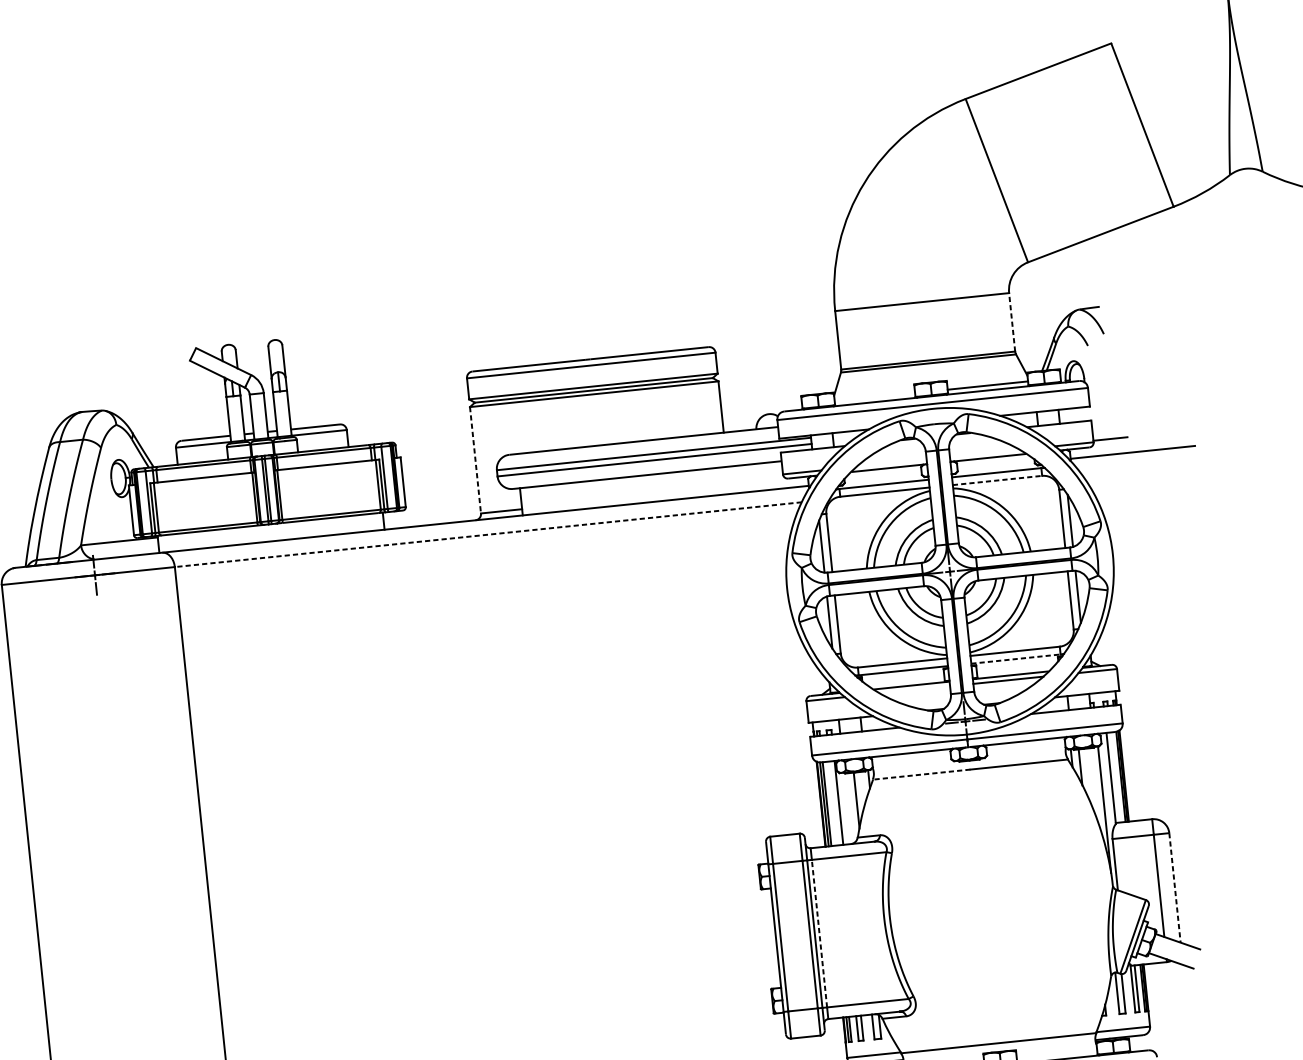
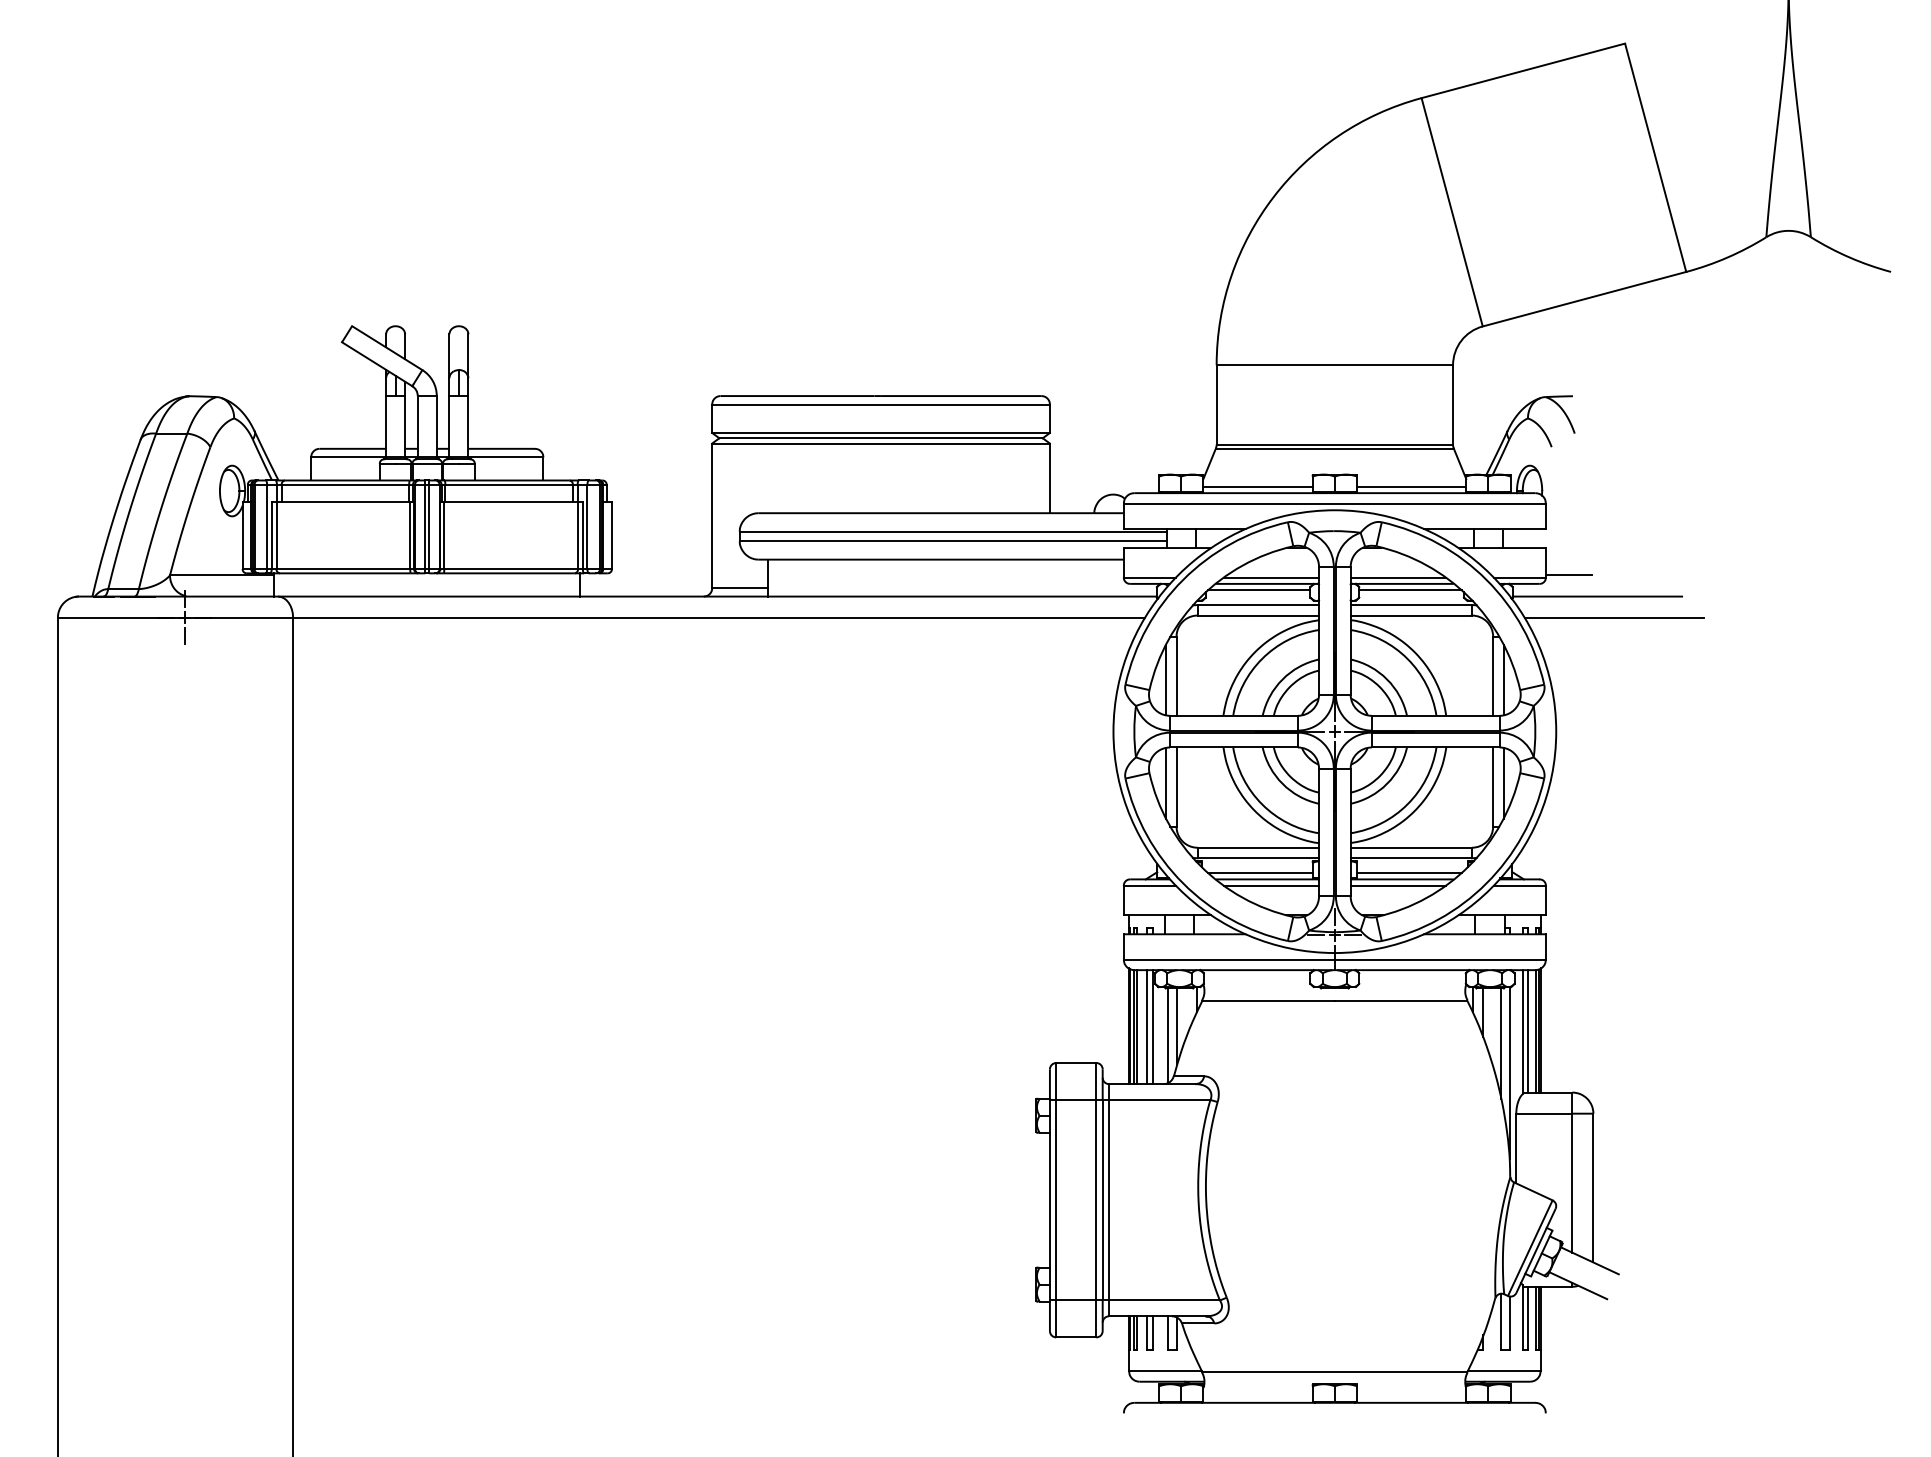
line: (1012, 321) -> (1453, 404), dashed -> solid
line: (874, 397) -> (1257, 486), added
line: (984, 453) -> (1397, 577), added
line: (475, 460) -> (712, 516), dashed -> solid
line: (994, 462) -> (1410, 590), added
line: (891, 463) -> (1271, 577), added
line: (1147, 466) -> (1614, 617), added
line: (883, 473) -> (1259, 590), added
line: (997, 480) -> (1411, 615), dashed -> solid
line: (488, 534) -> (719, 617), dashed -> solid
line: (1016, 659) -> (1411, 858), dashed -> solid
line: (1015, 670) -> (1409, 873), added
line: (906, 681) -> (1260, 873), added
line: (915, 689) -> (1271, 885), added
line: (921, 774) -> (1268, 1000), dashed -> solid
line: (1115, 777) -> (1528, 1031), added
line: (1096, 788) -> (1501, 1043), added
line: (833, 803) -> (1146, 1027), added
line: (850, 807) -> (1168, 1035), added
line: (1175, 888) -> (1593, 1188), dashed -> solid
line: (819, 933) -> (1109, 1199), dashed -> solid

